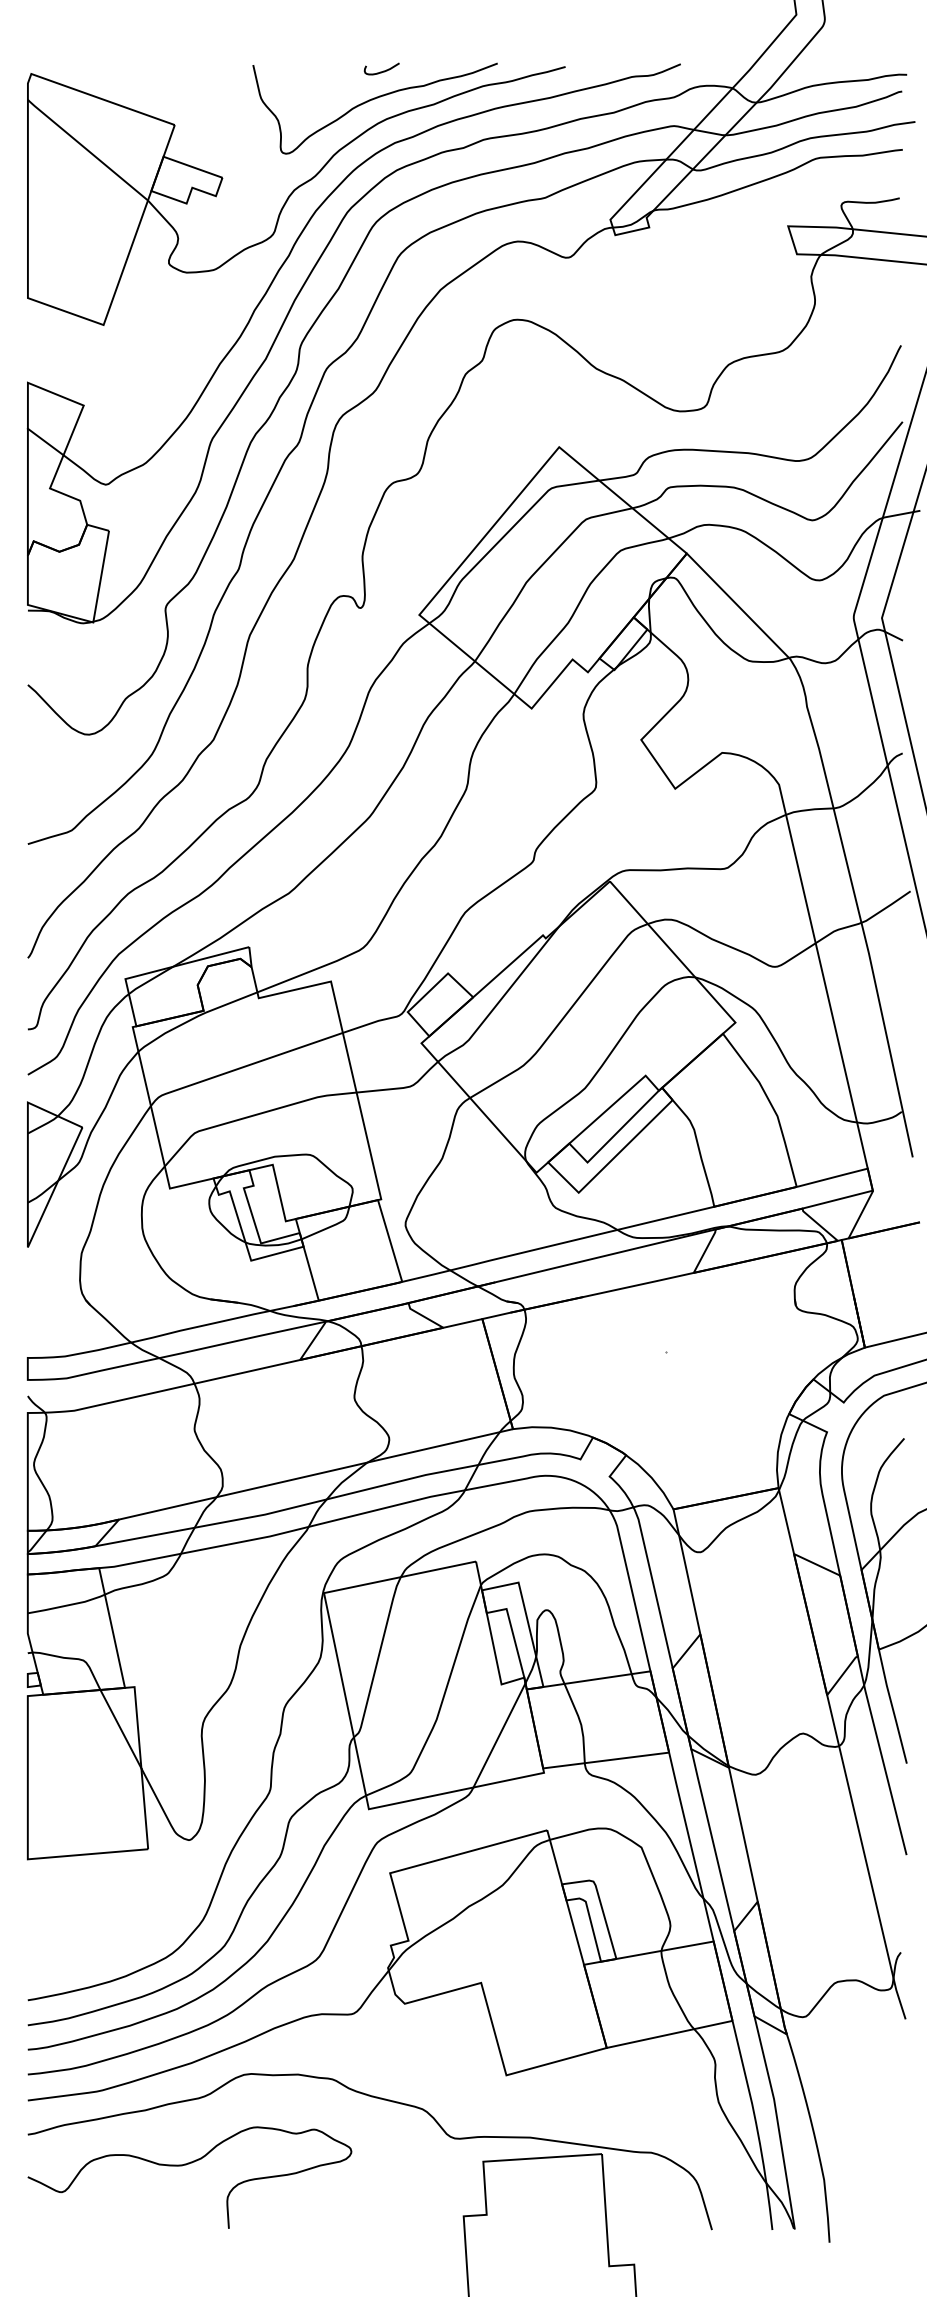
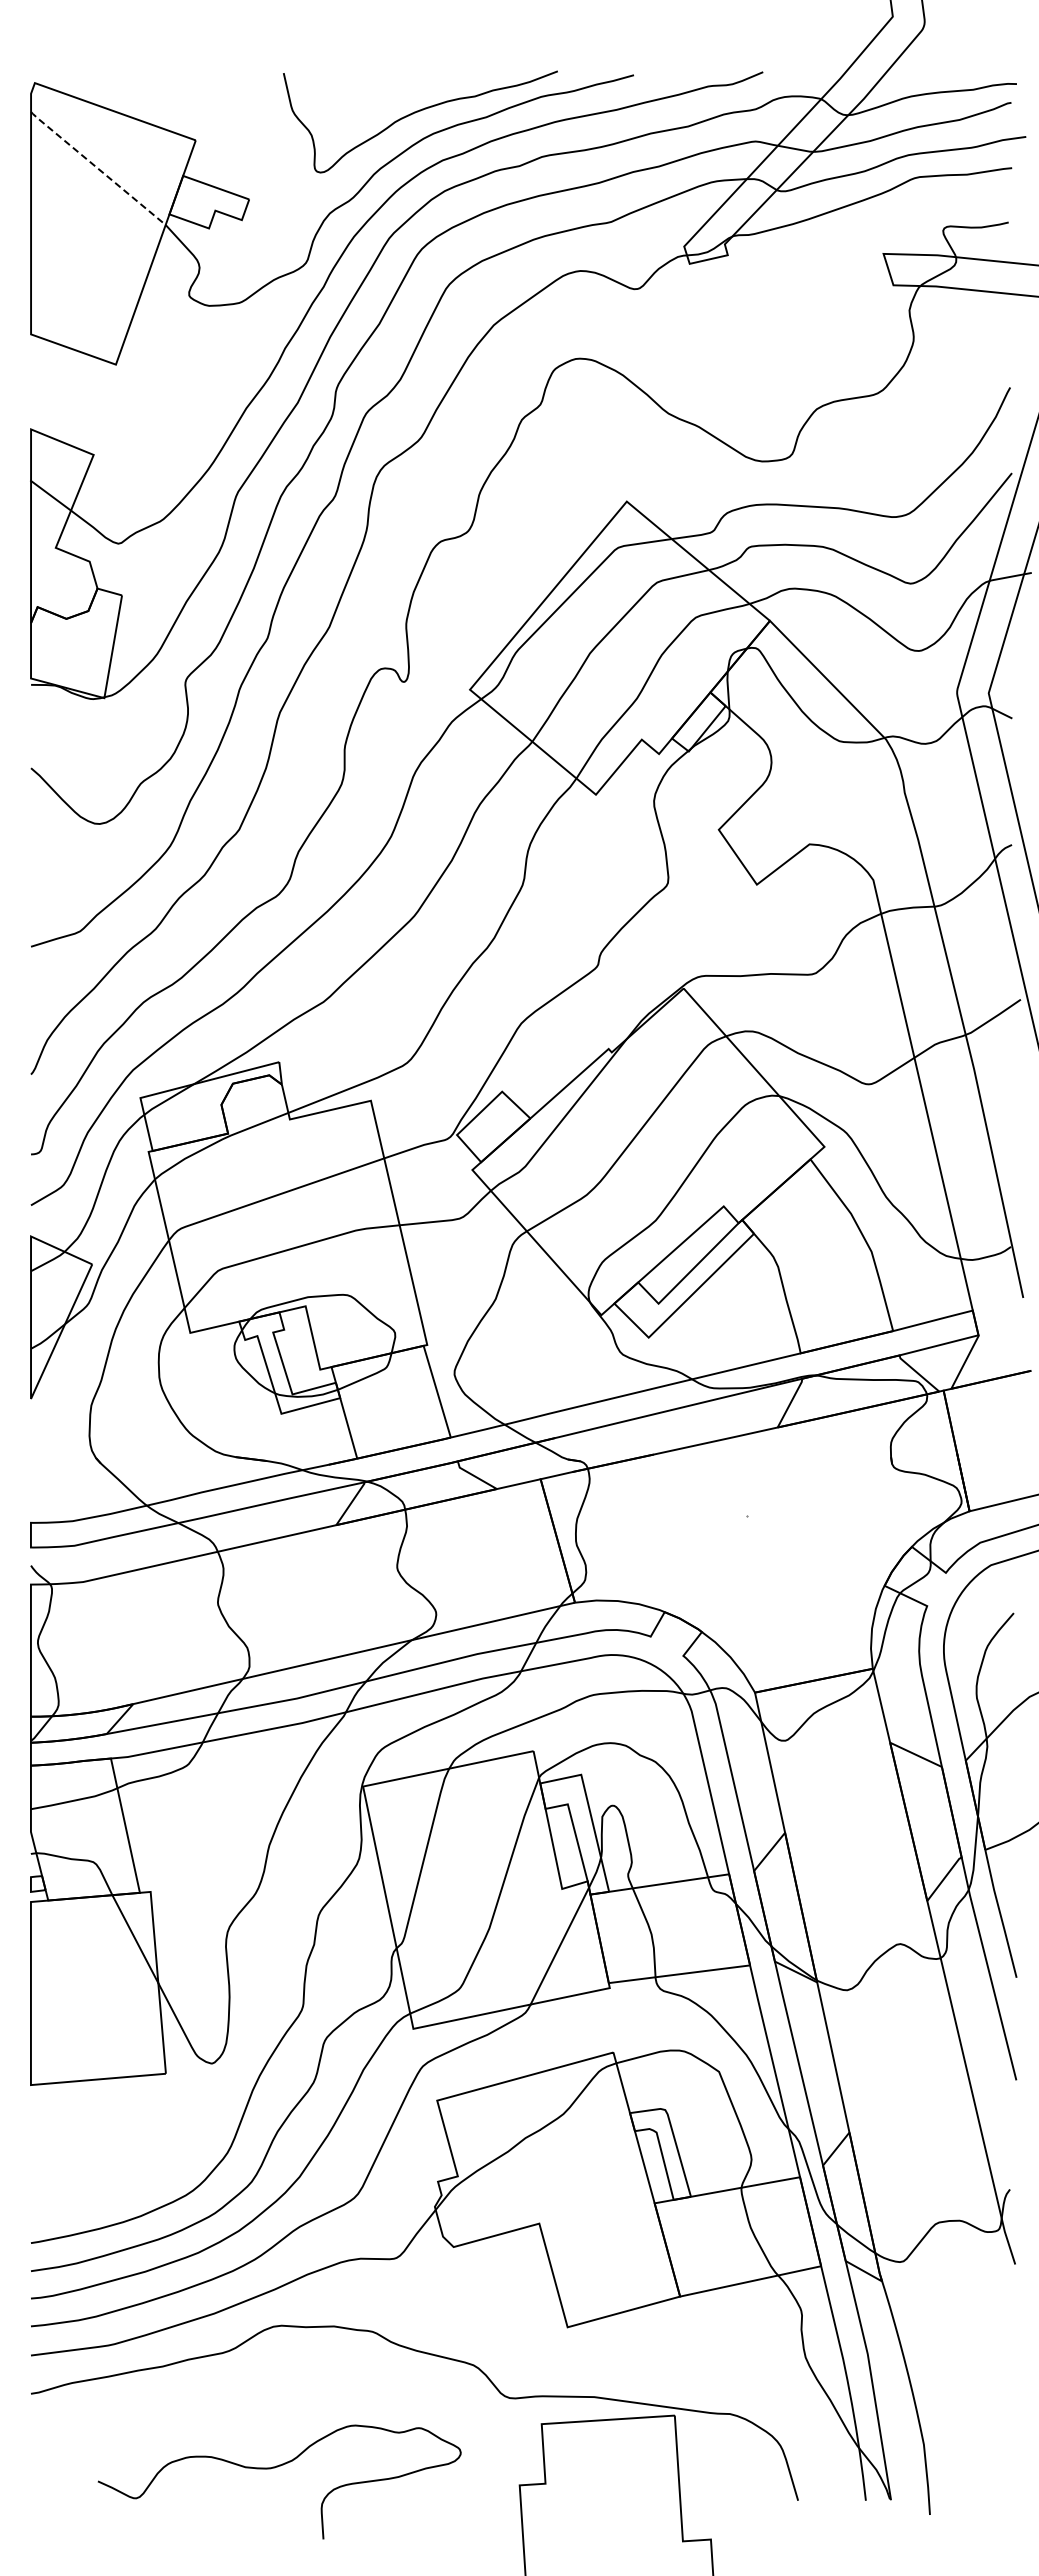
curve: (383, 70) -> (429, 79), removed
line: (87, 150) -> (97, 168), solid -> dashed
curve: (185, 2165) -> (274, 2468), moved

